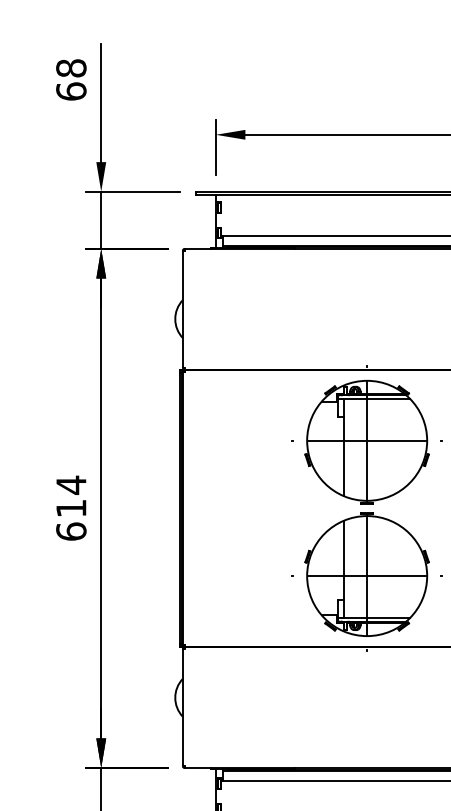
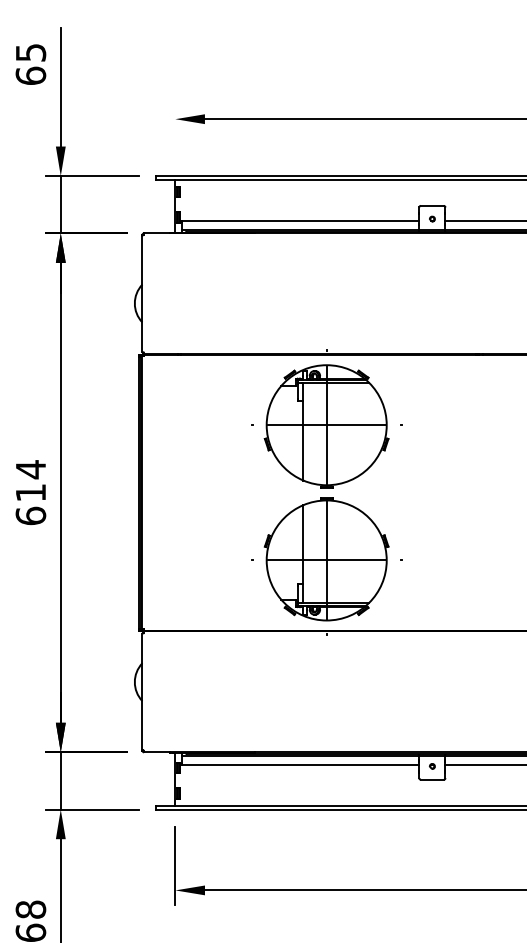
text: (70, 68) -> (30, 52), 68 -> 65
line: (215, 147) -> (175, 131), removed

